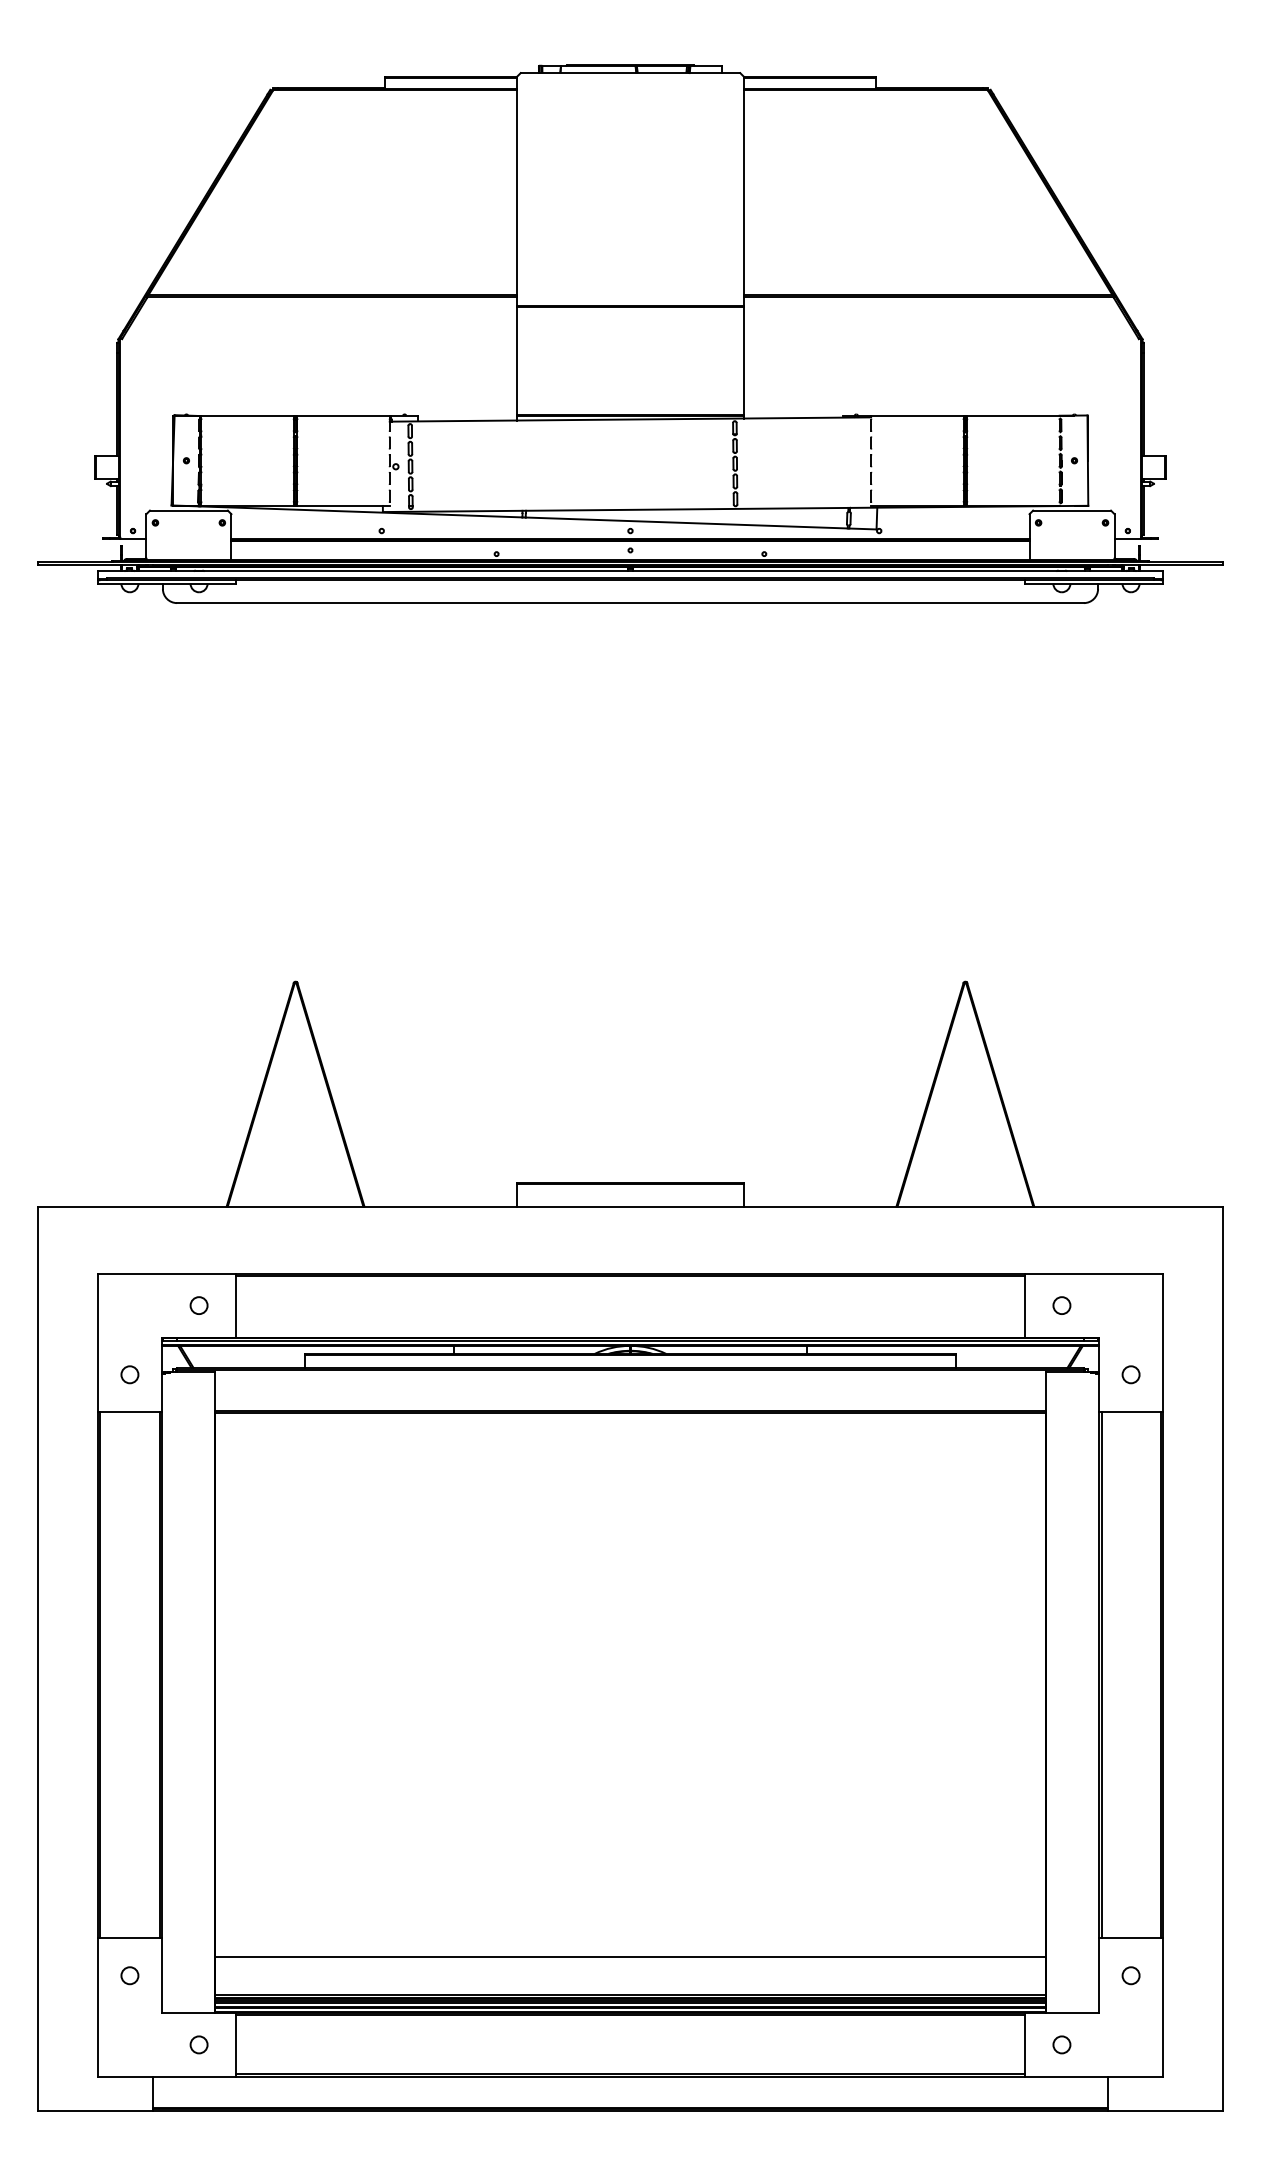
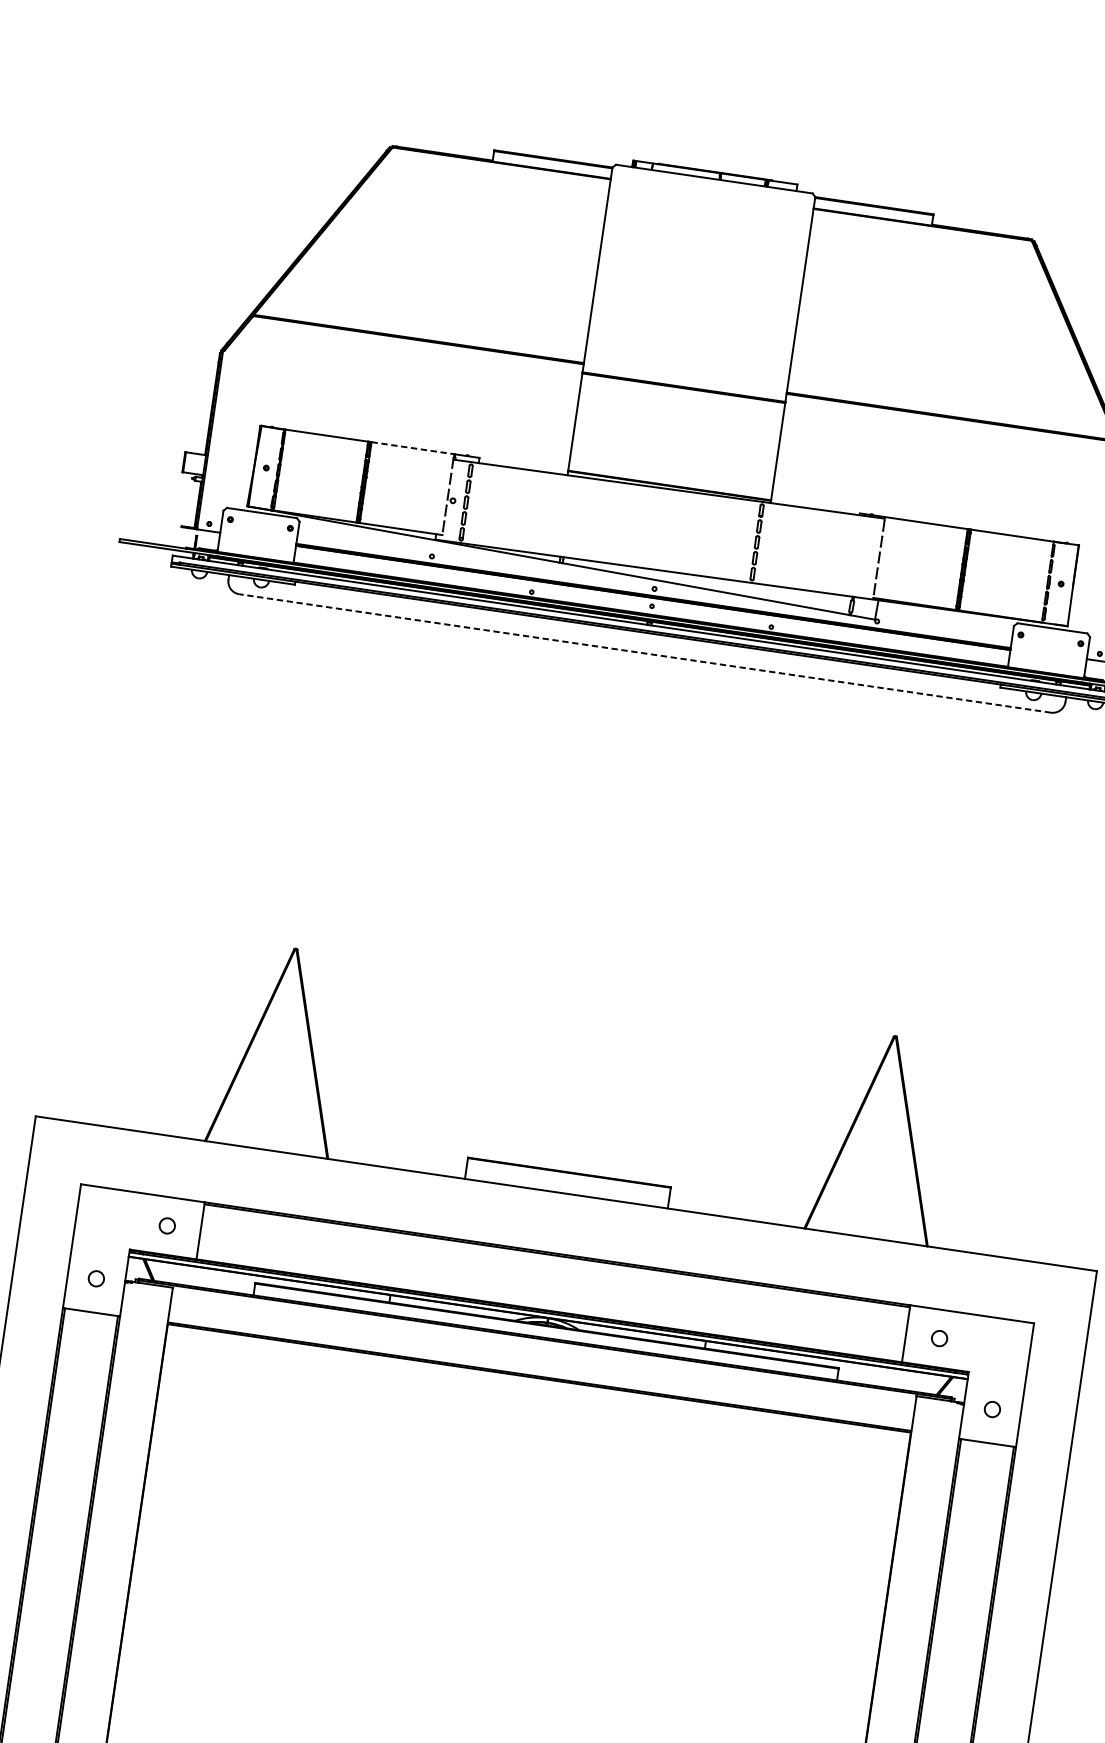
line: (344, 415) -> (413, 448), solid -> dashed
line: (630, 603) -> (645, 653), solid -> dashed

